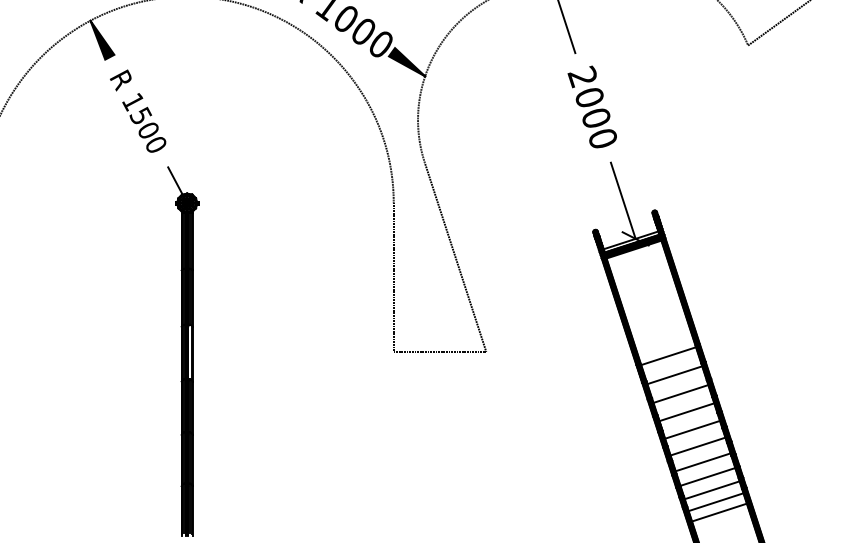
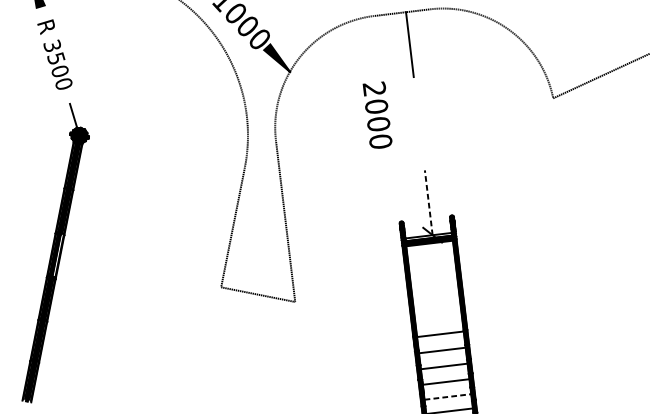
text: (132, 101) -> (51, 45), 1500 -> 3500
text: (591, 106) -> (376, 114), moved
line: (623, 200) -> (428, 202), solid -> dashed
line: (692, 429) -> (447, 396), solid -> dashed

